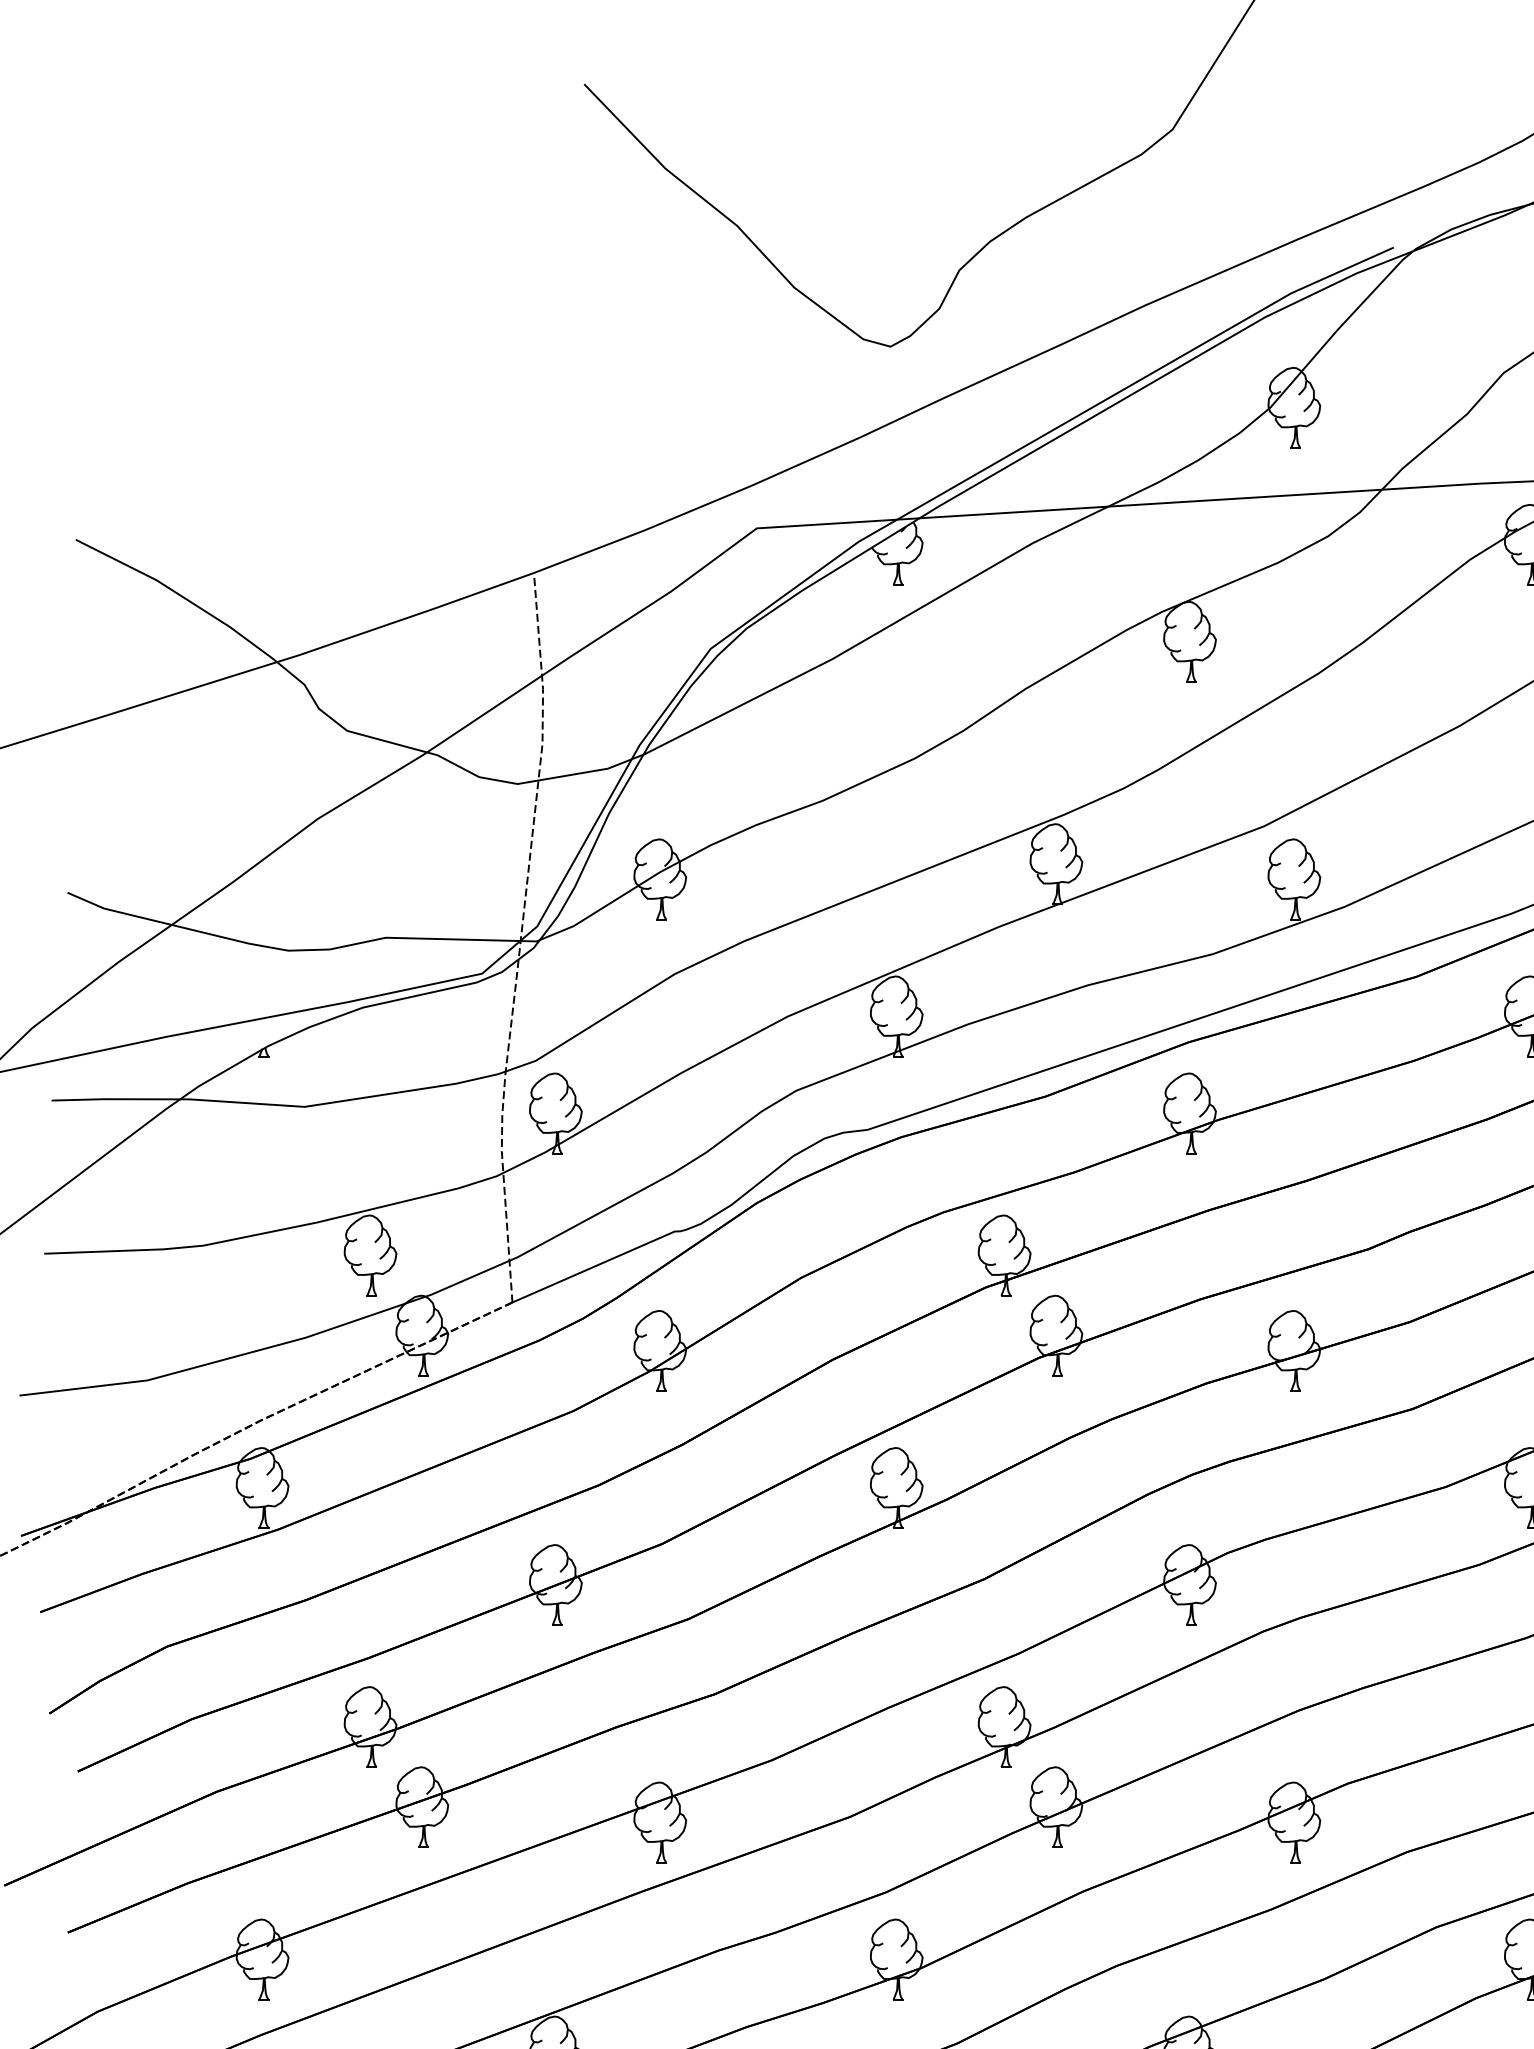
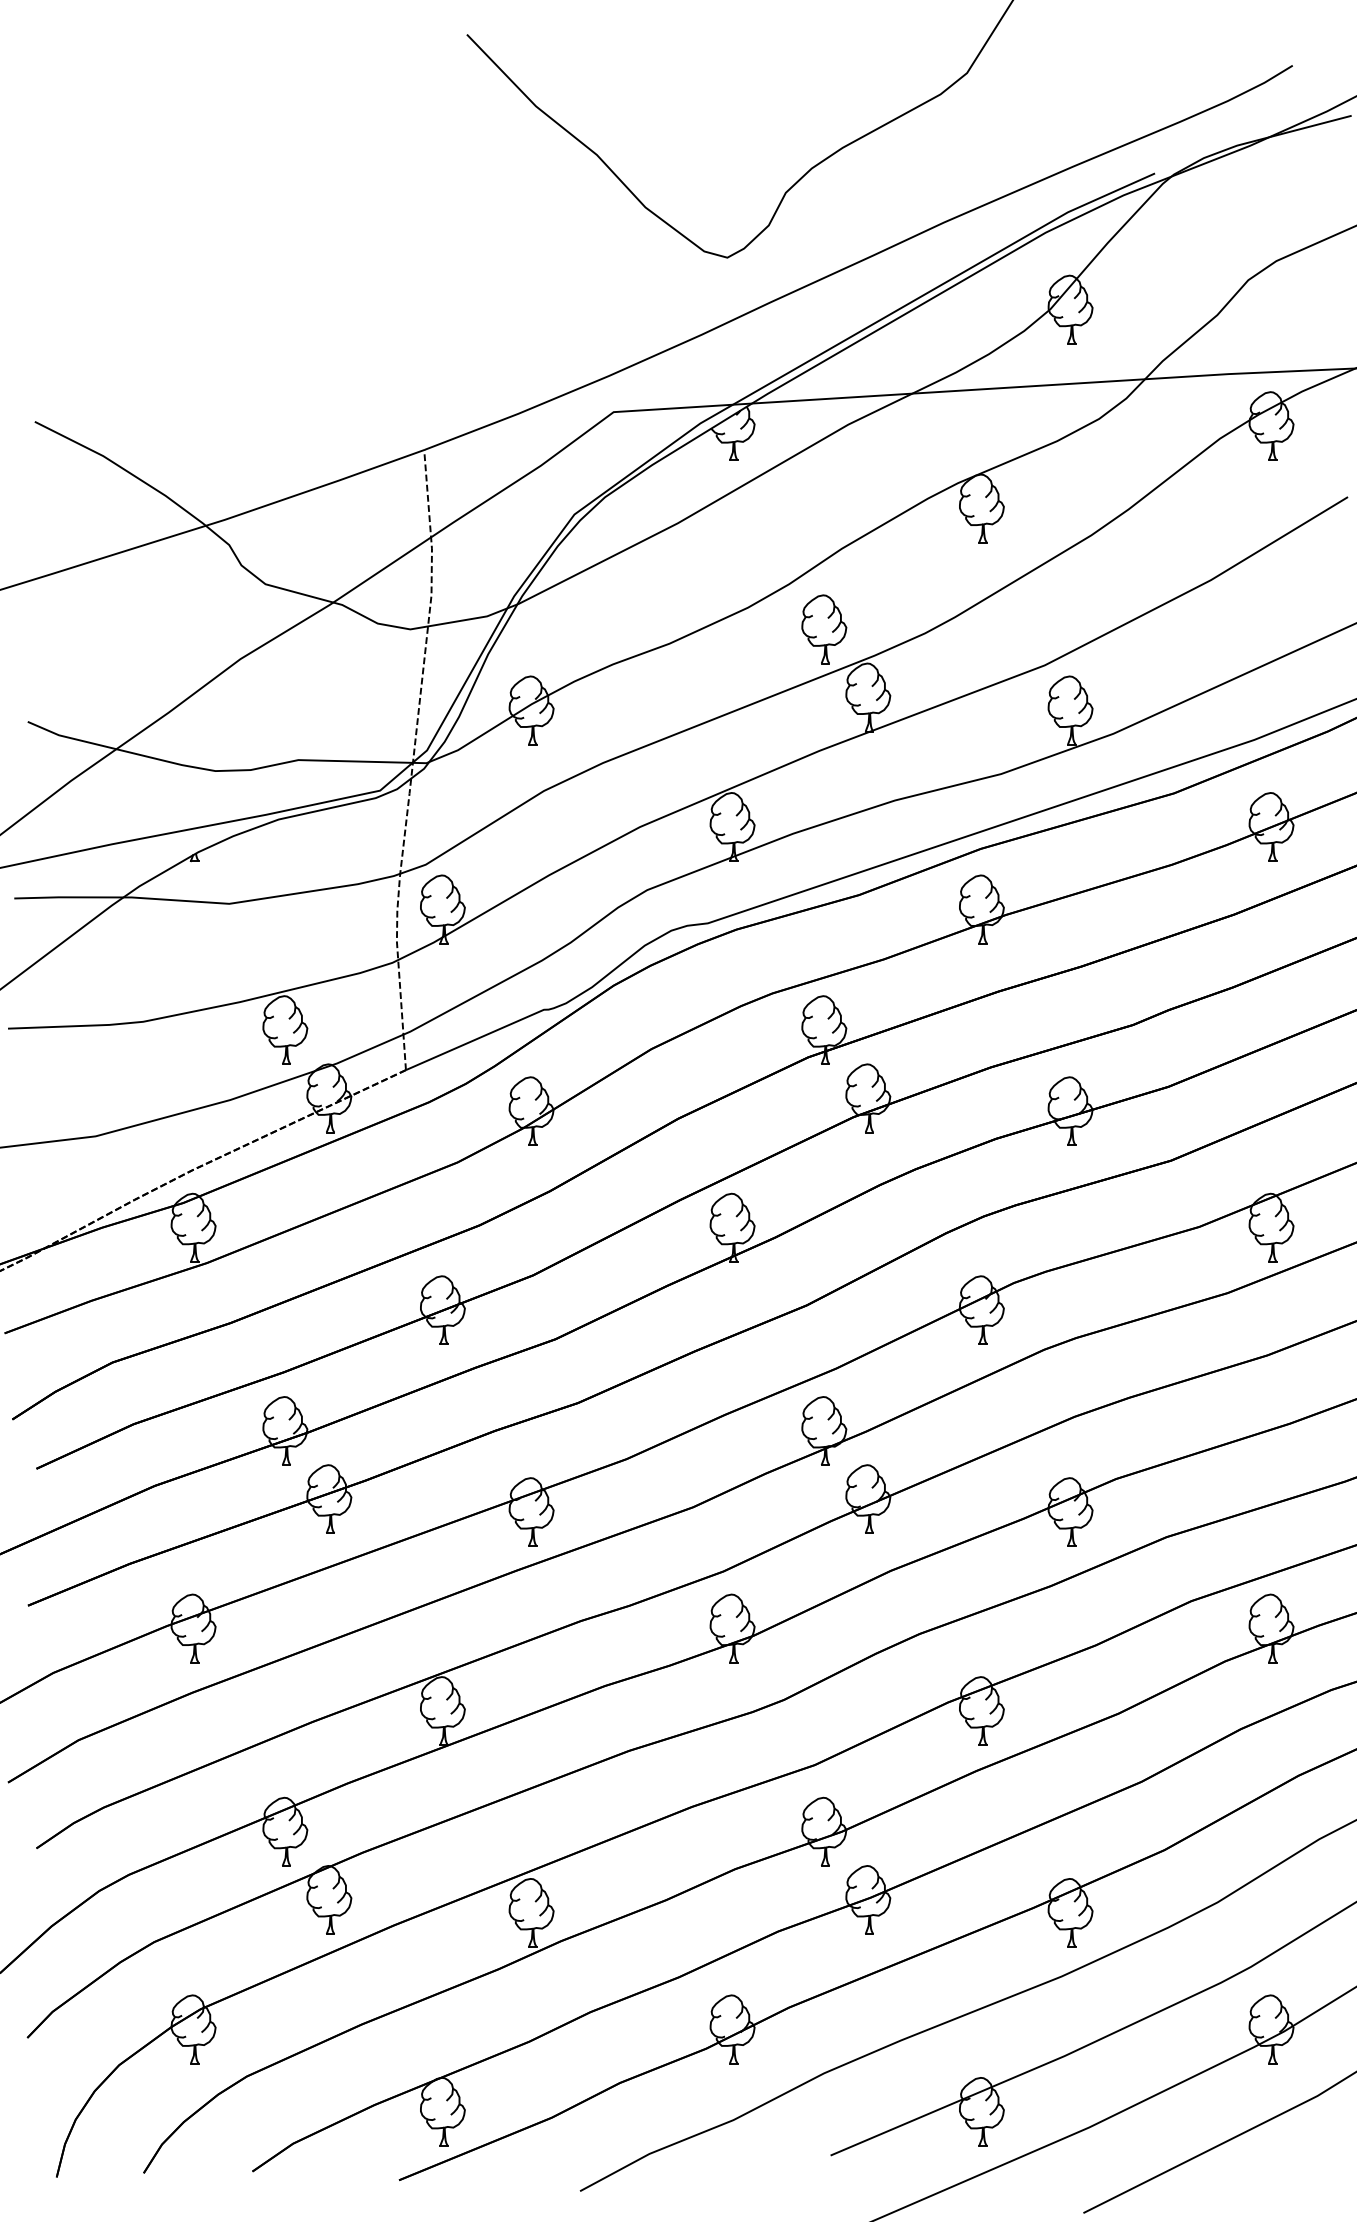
part: (1004, 784) -> (824, 629), added

